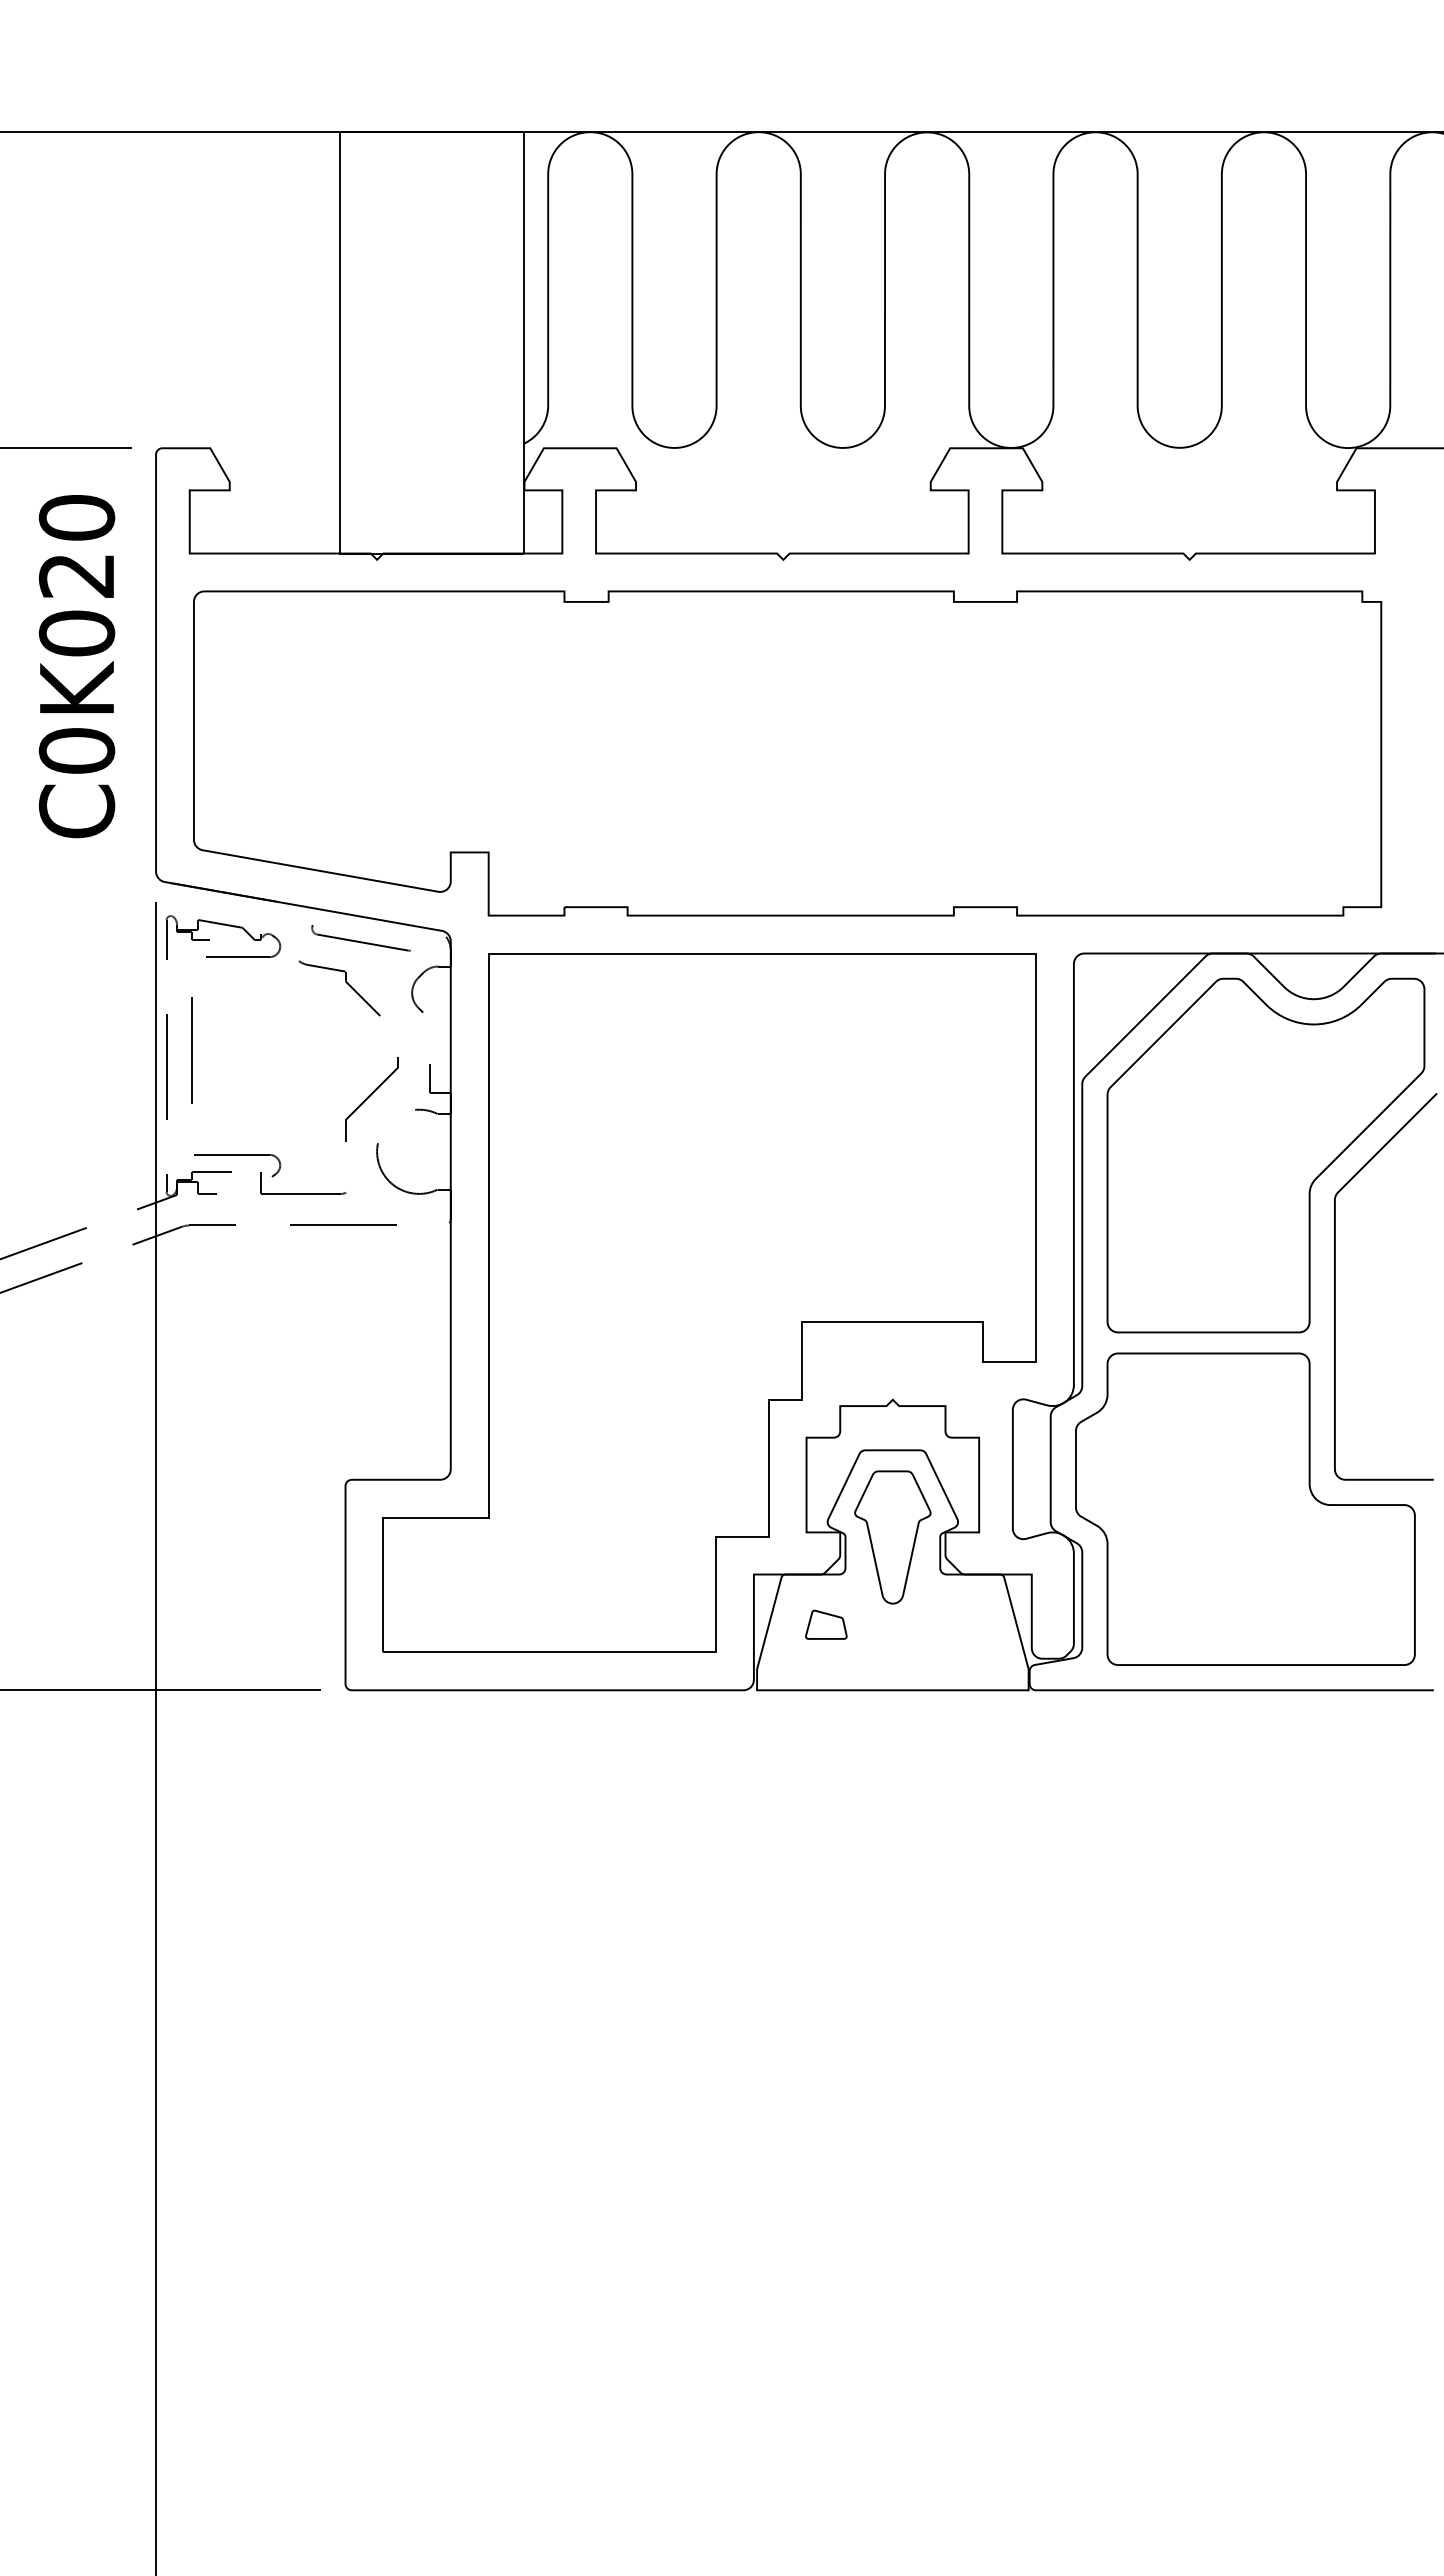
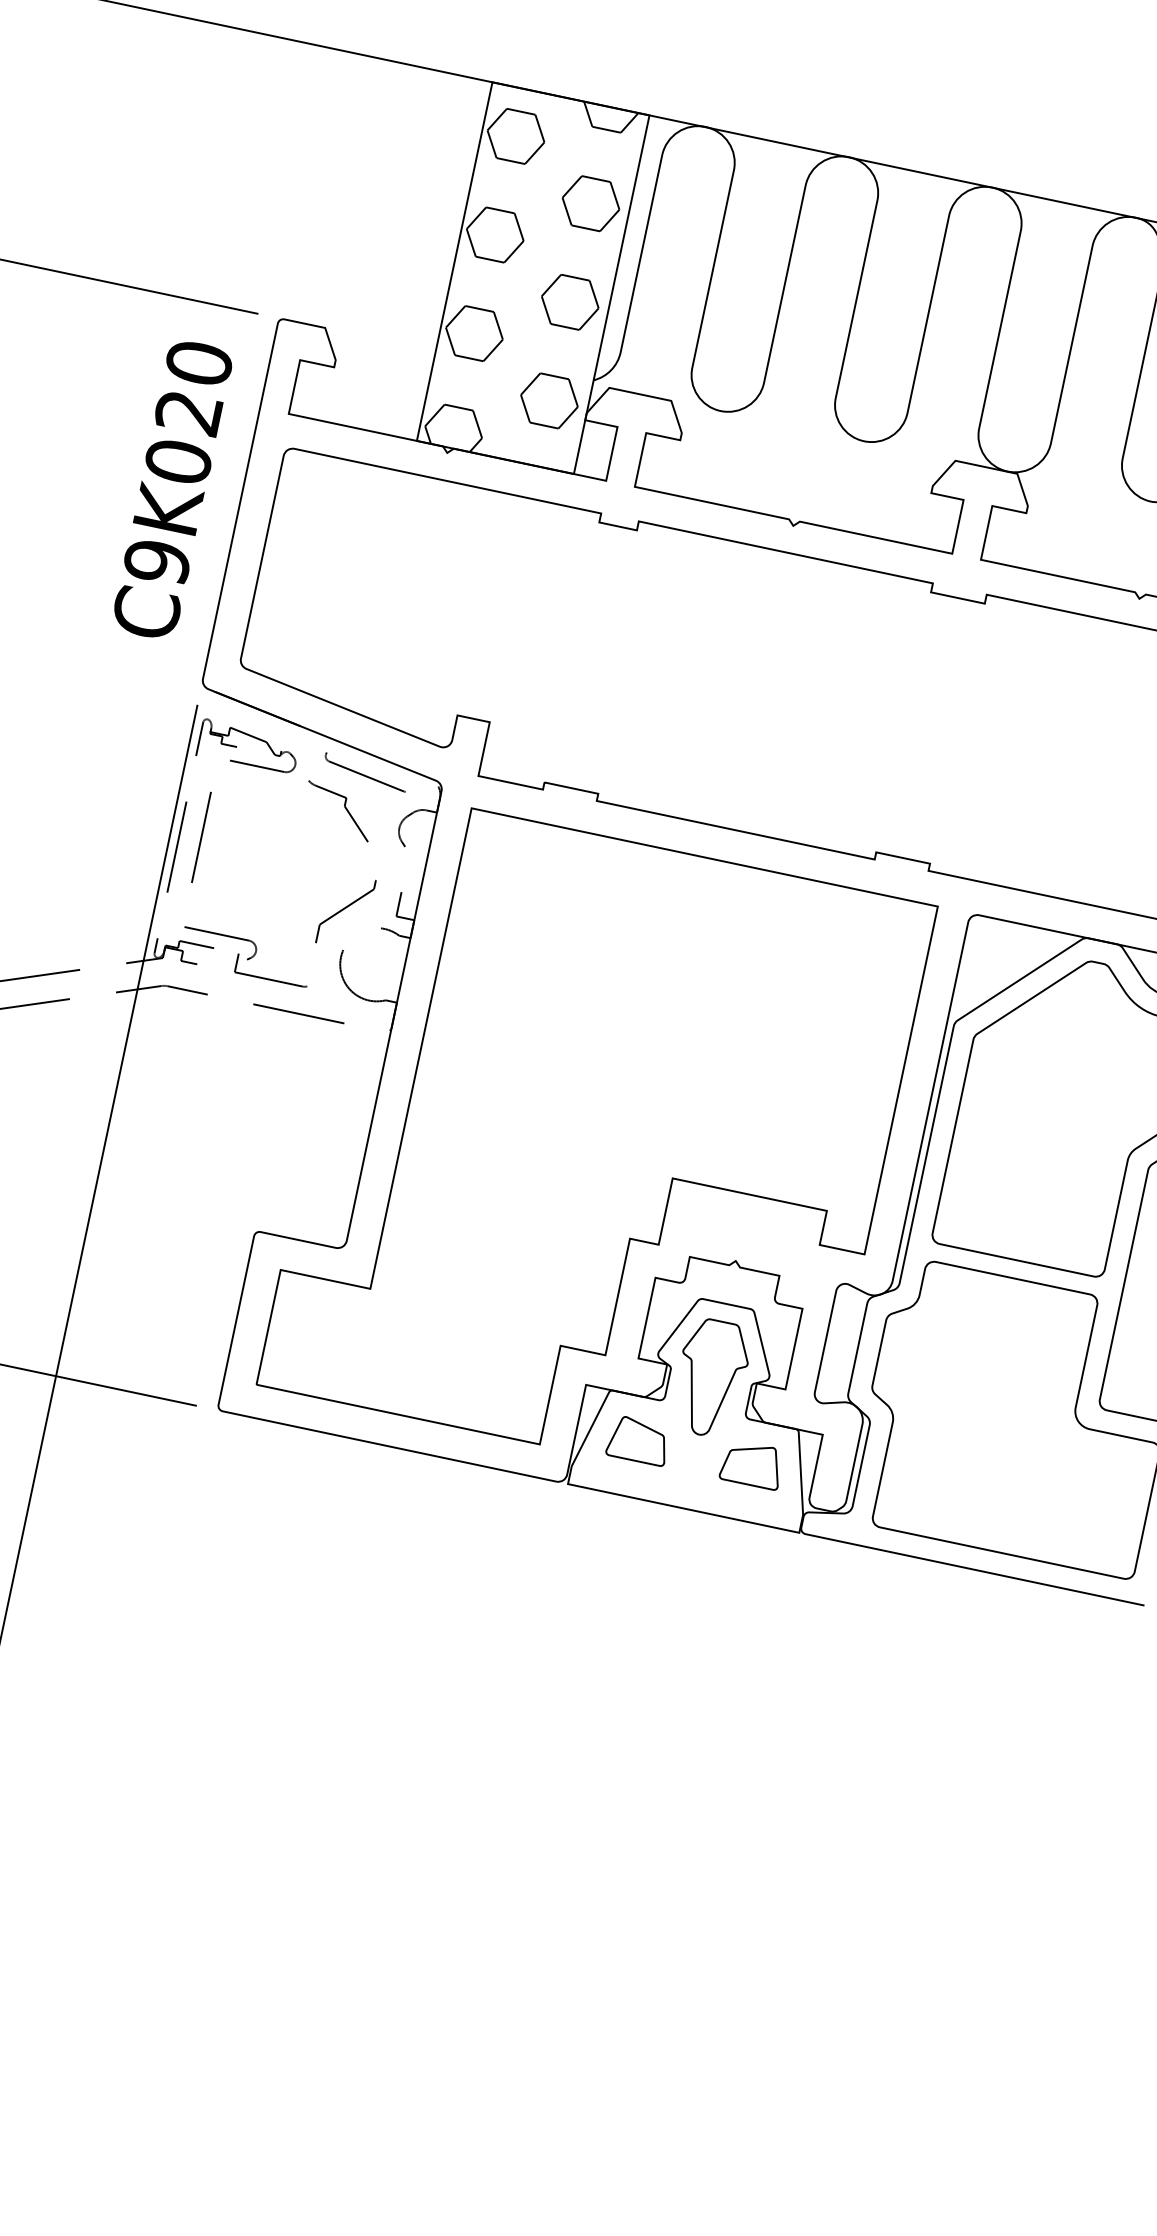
hatch: (429, 342) -> (530, 277), added
text: (77, 751) -> (157, 562), C0K020 -> C9K020
part: (826, 1624) -> (638, 1440), size x1.67
part: (959, 1624) -> (752, 1464), added

